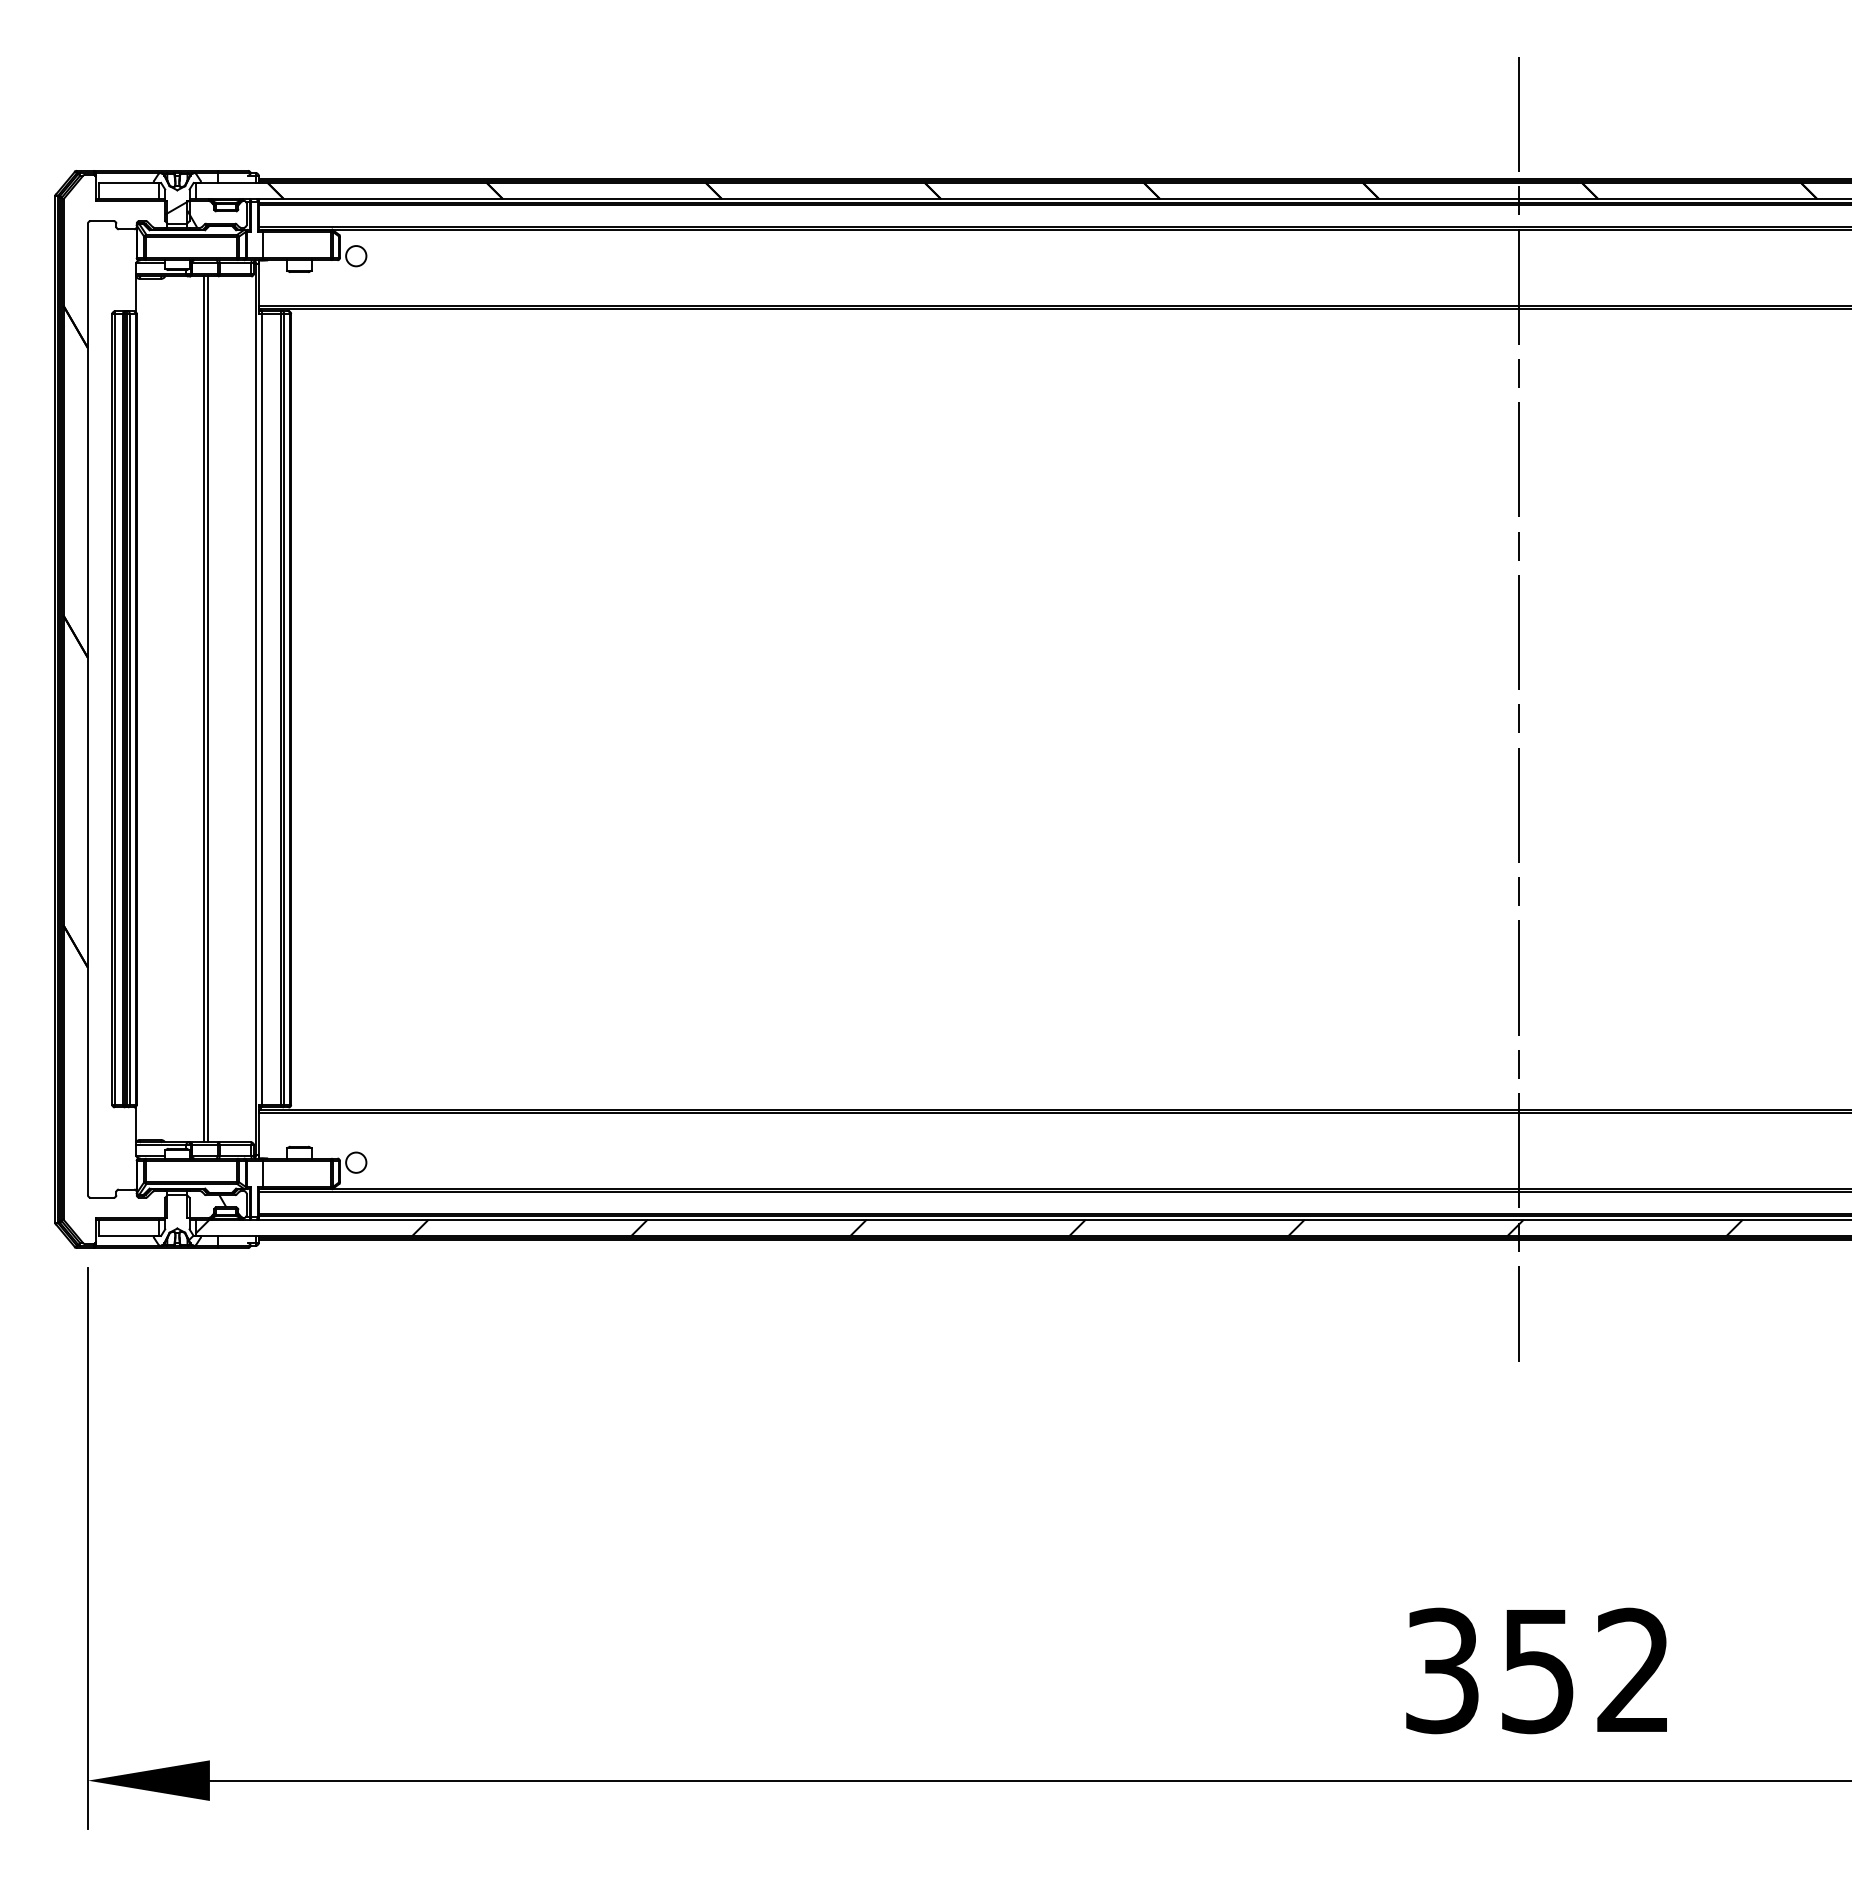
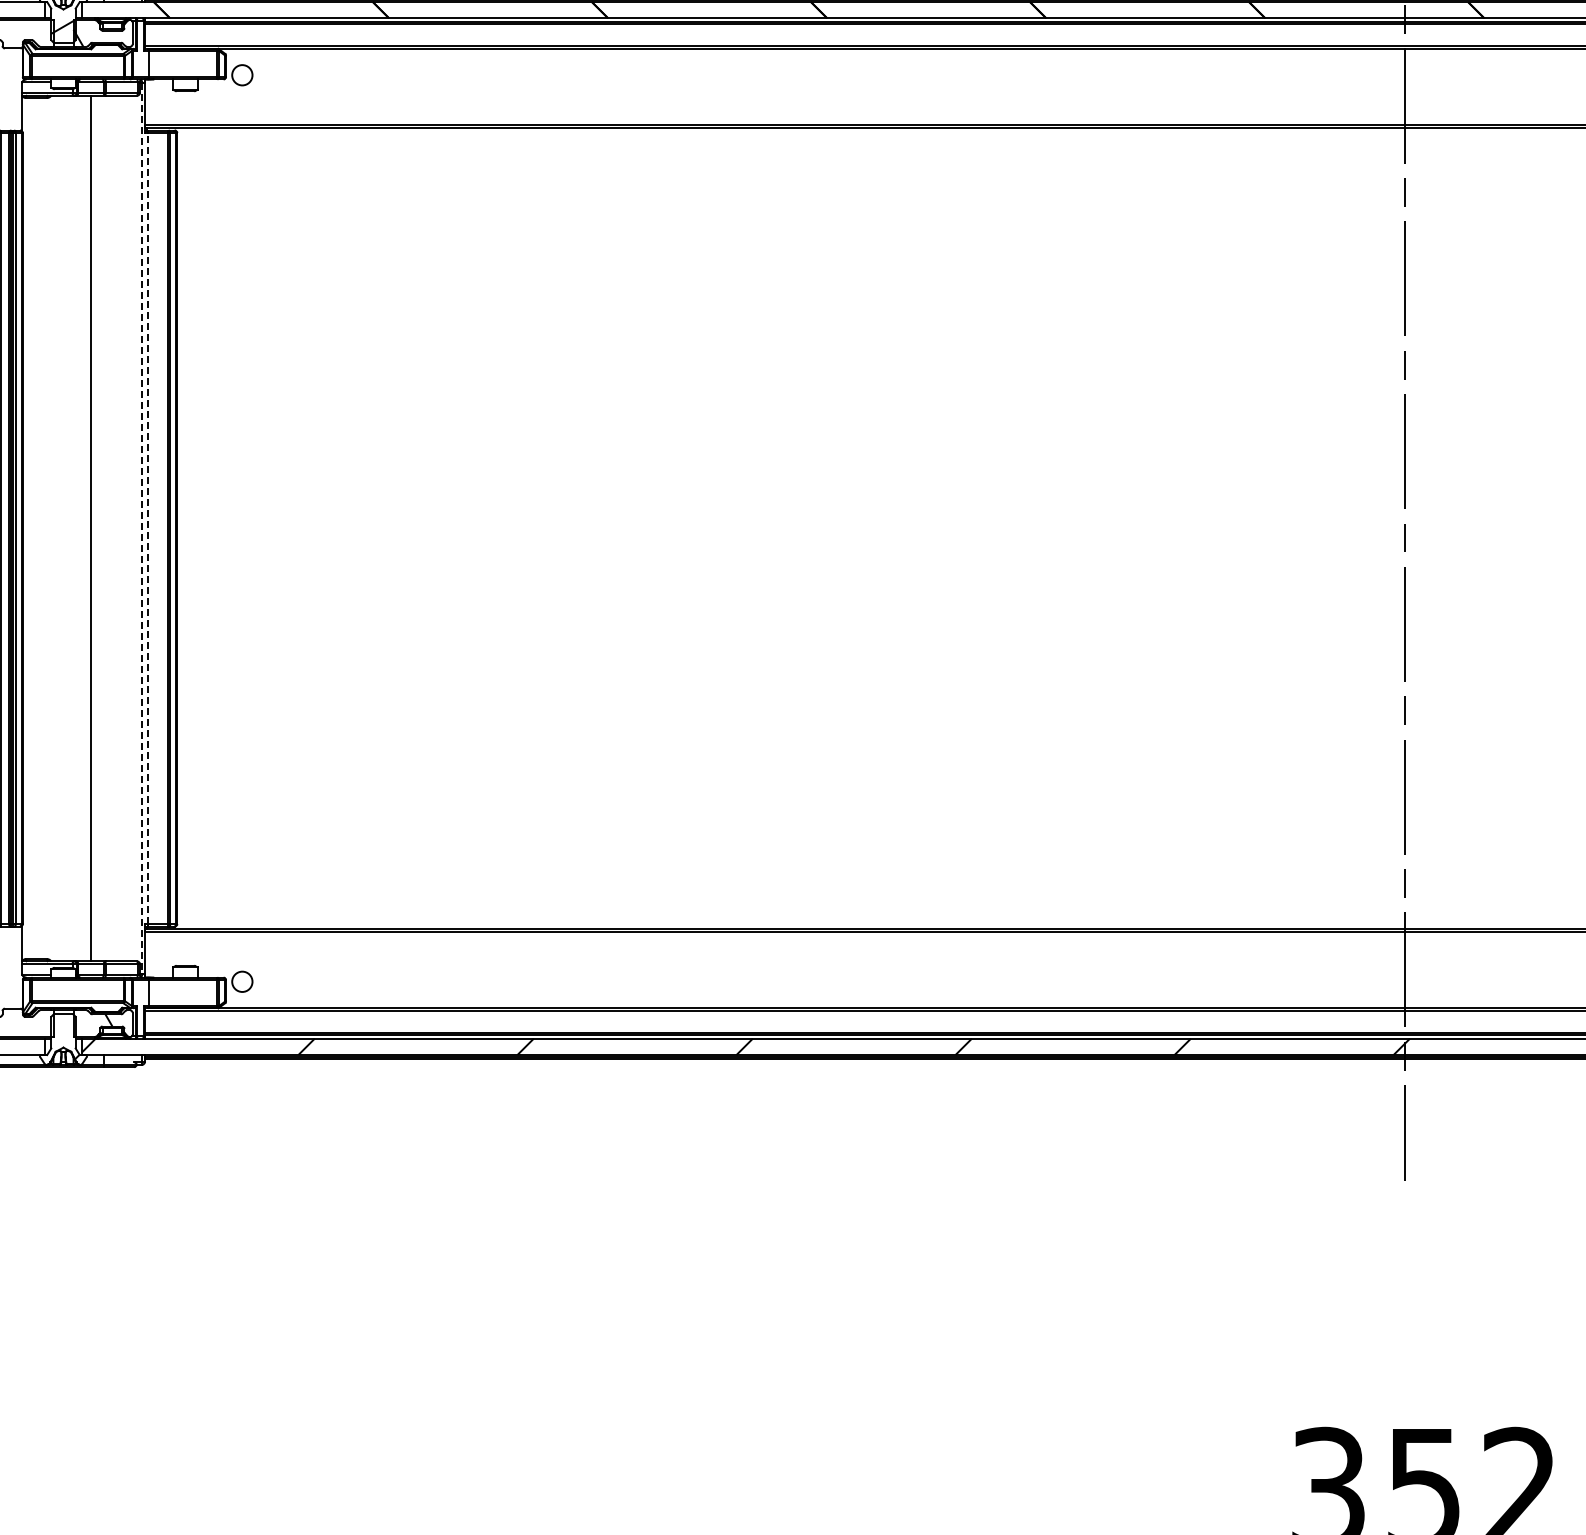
line: (207, 709) -> (93, 528), removed
line: (256, 709) -> (142, 528), solid -> dashed
line: (262, 709) -> (148, 528), solid -> dashed

